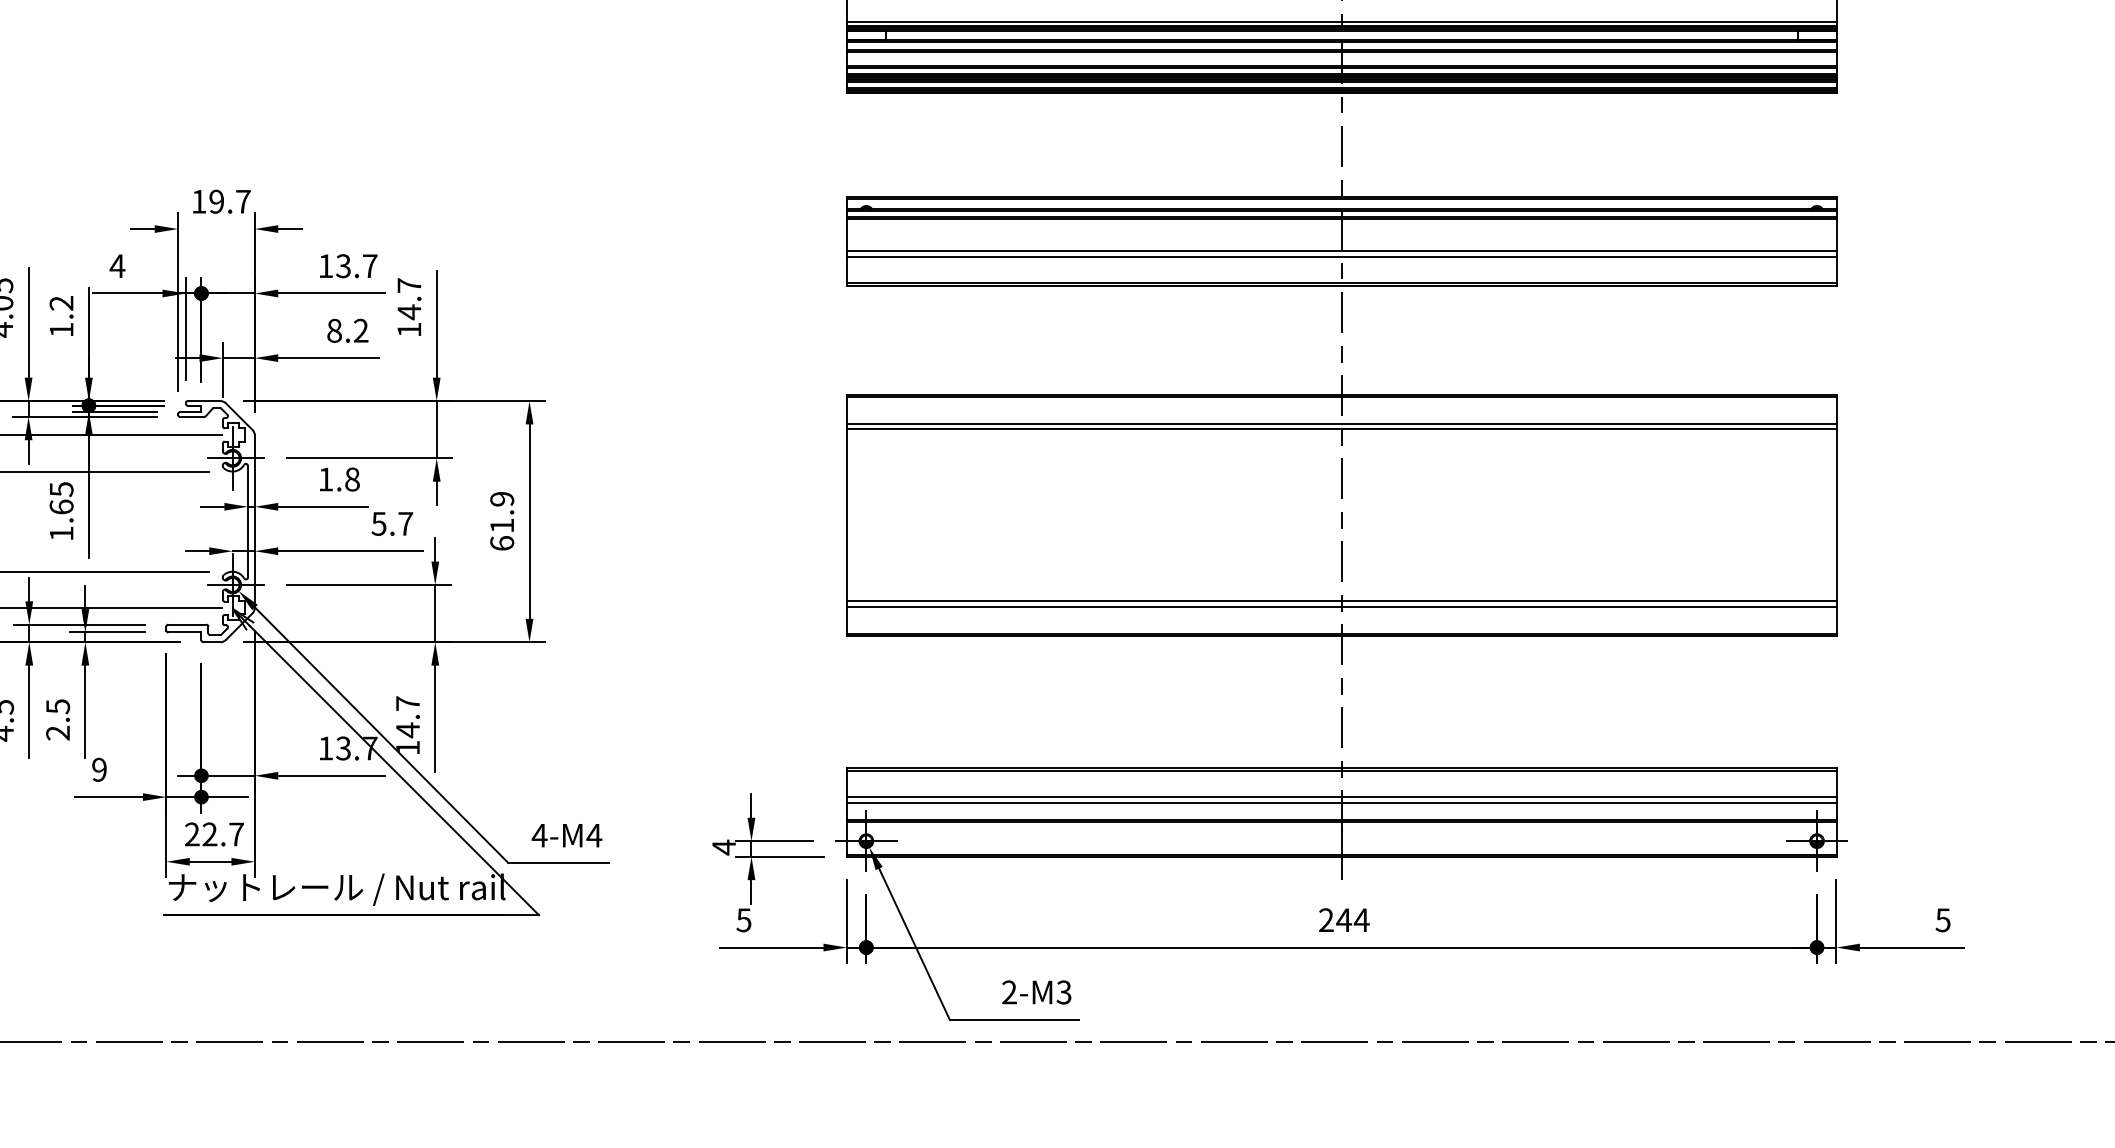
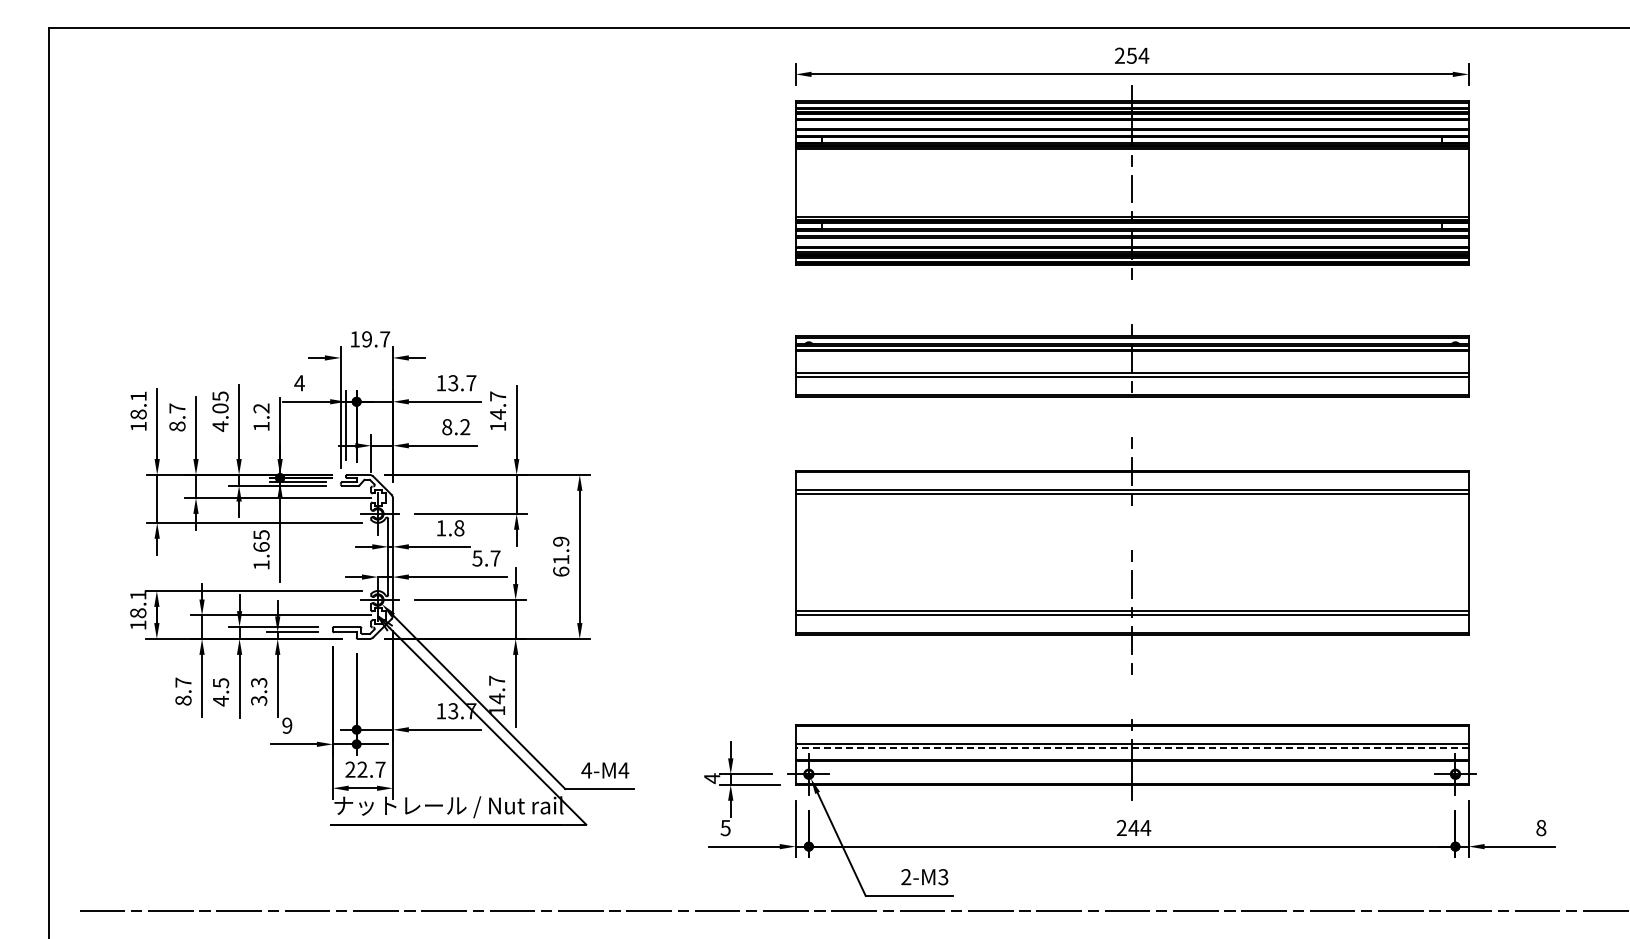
line: (1342, 146) -> (1132, 301), removed
line: (1342, 312) -> (1132, 414), removed
line: (1340, 478) -> (1131, 527), removed
text: (58, 719) -> (259, 691), 2.5 -> 3.3
line: (1342, 726) -> (1132, 696), removed
line: (1342, 803) -> (1132, 748), solid -> dashed
text: (1943, 920) -> (1541, 828), 5 -> 8

